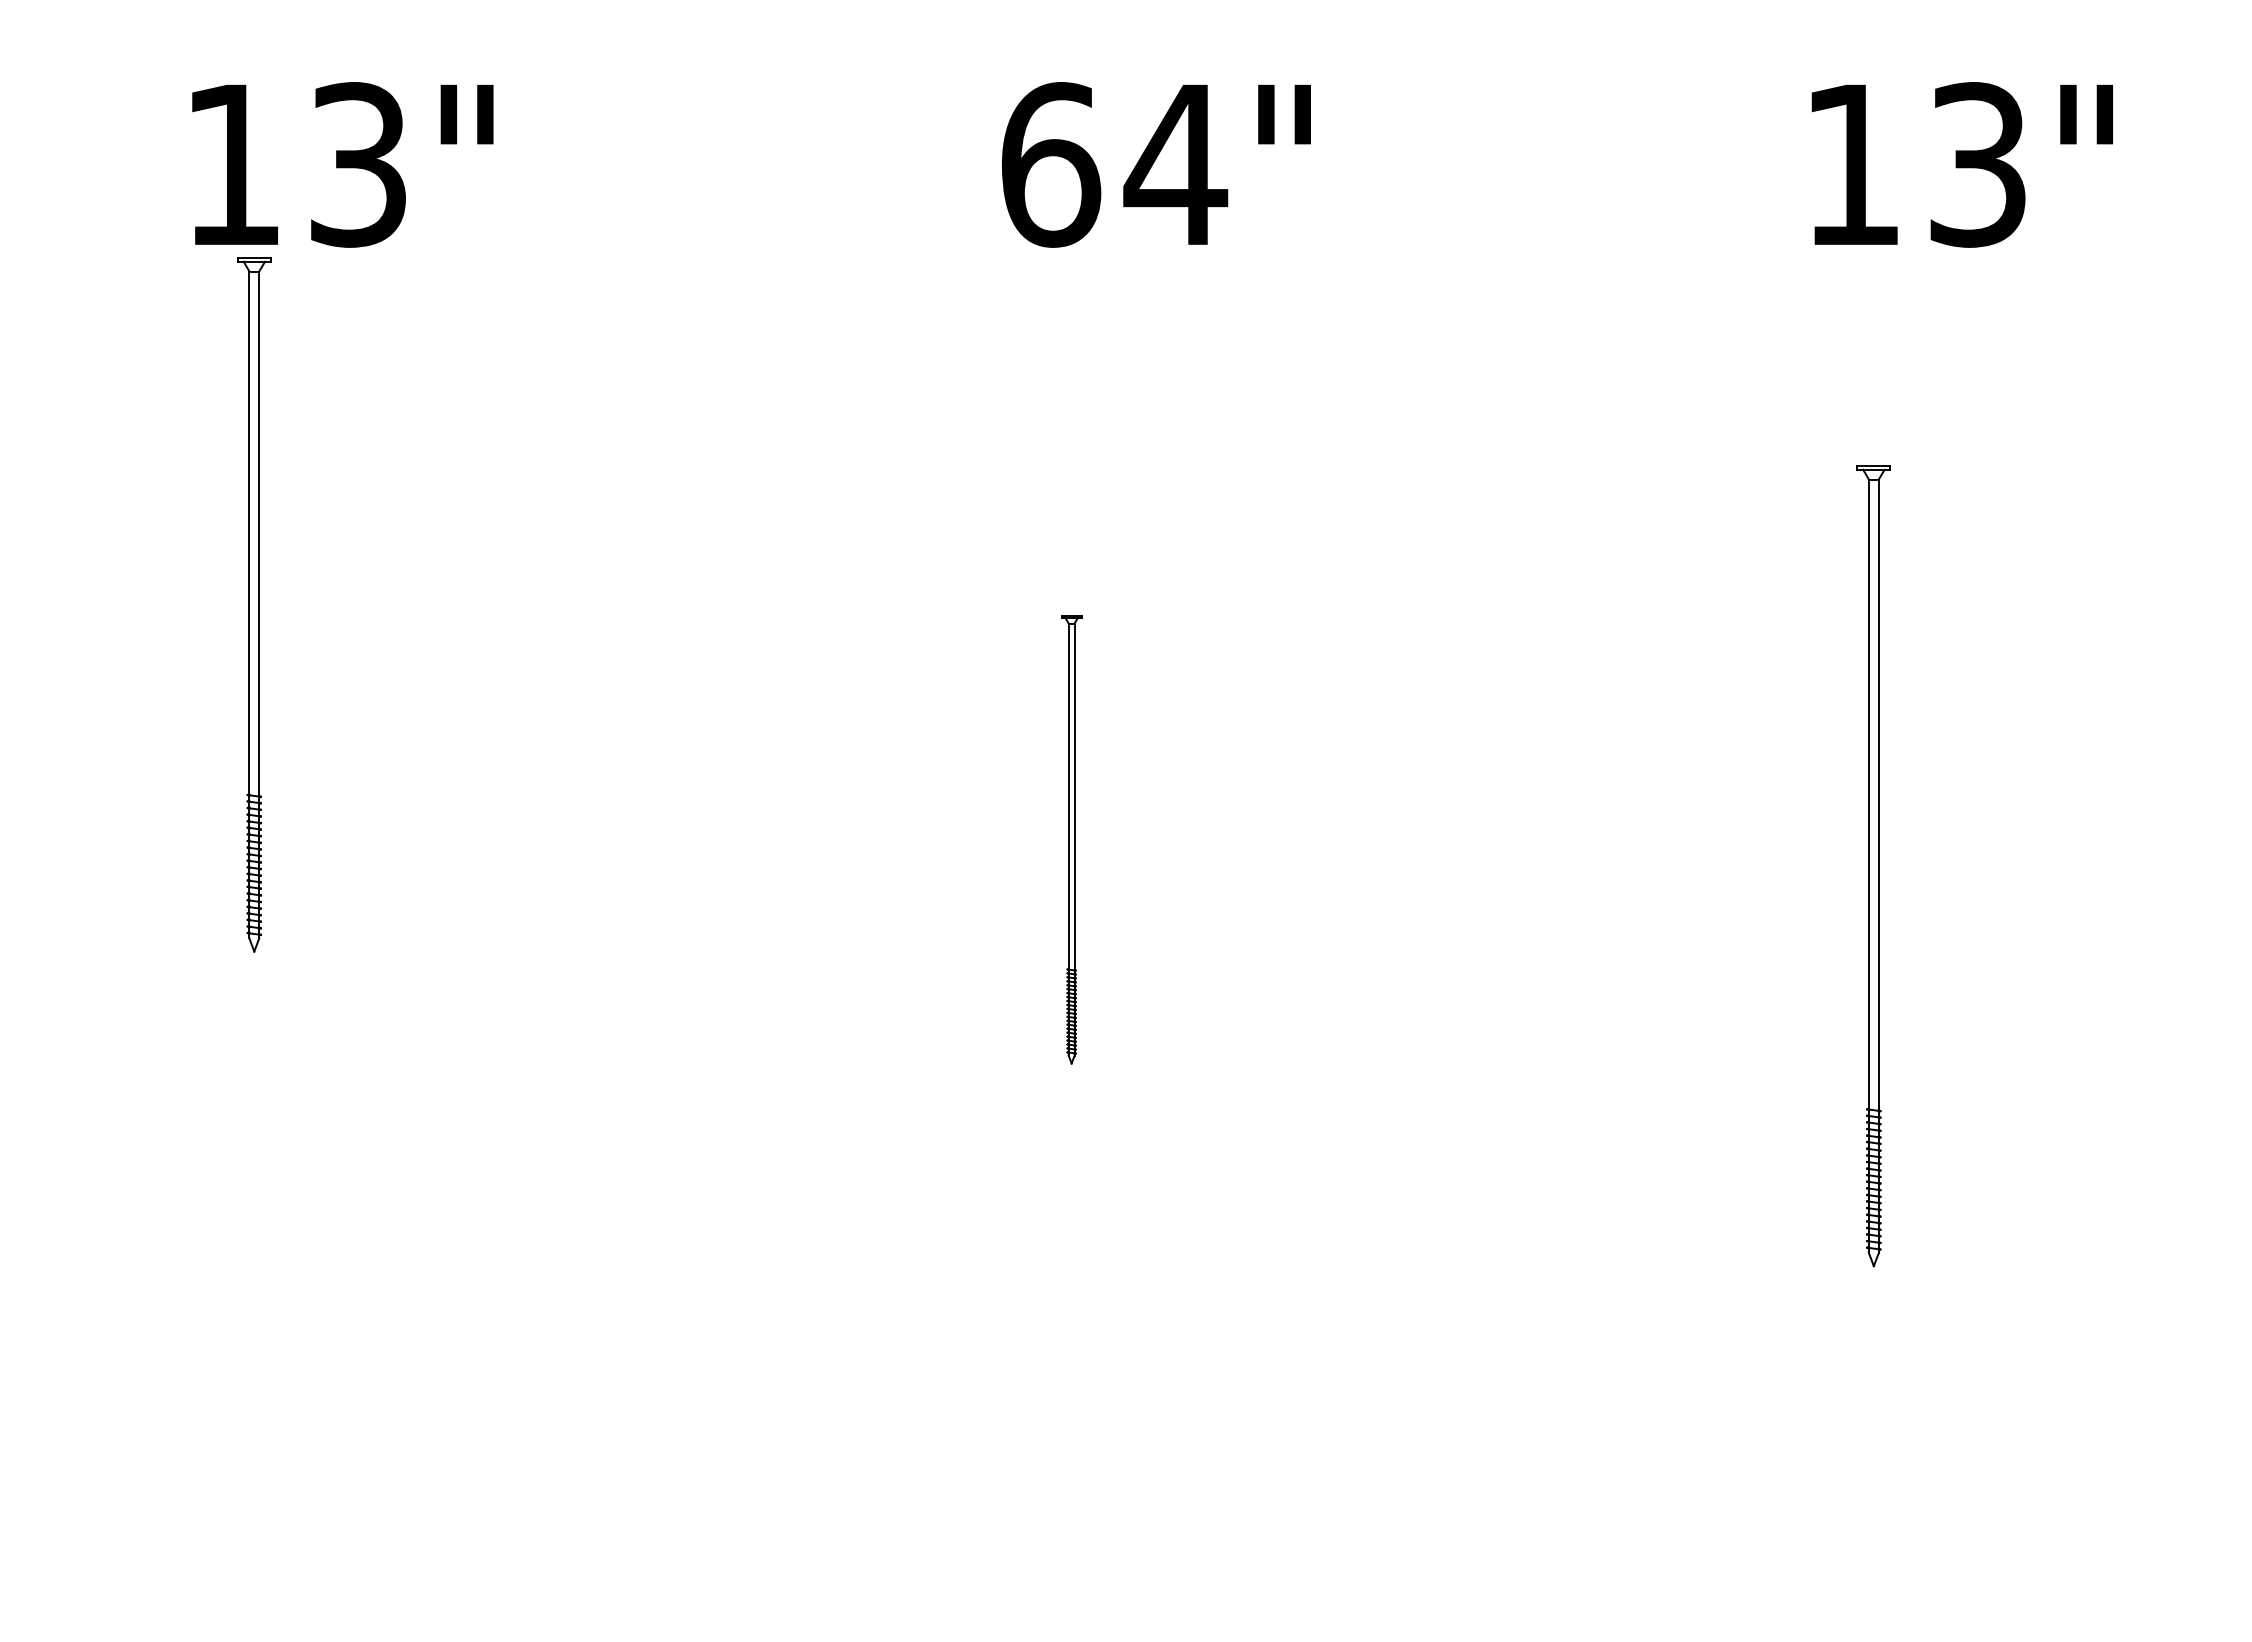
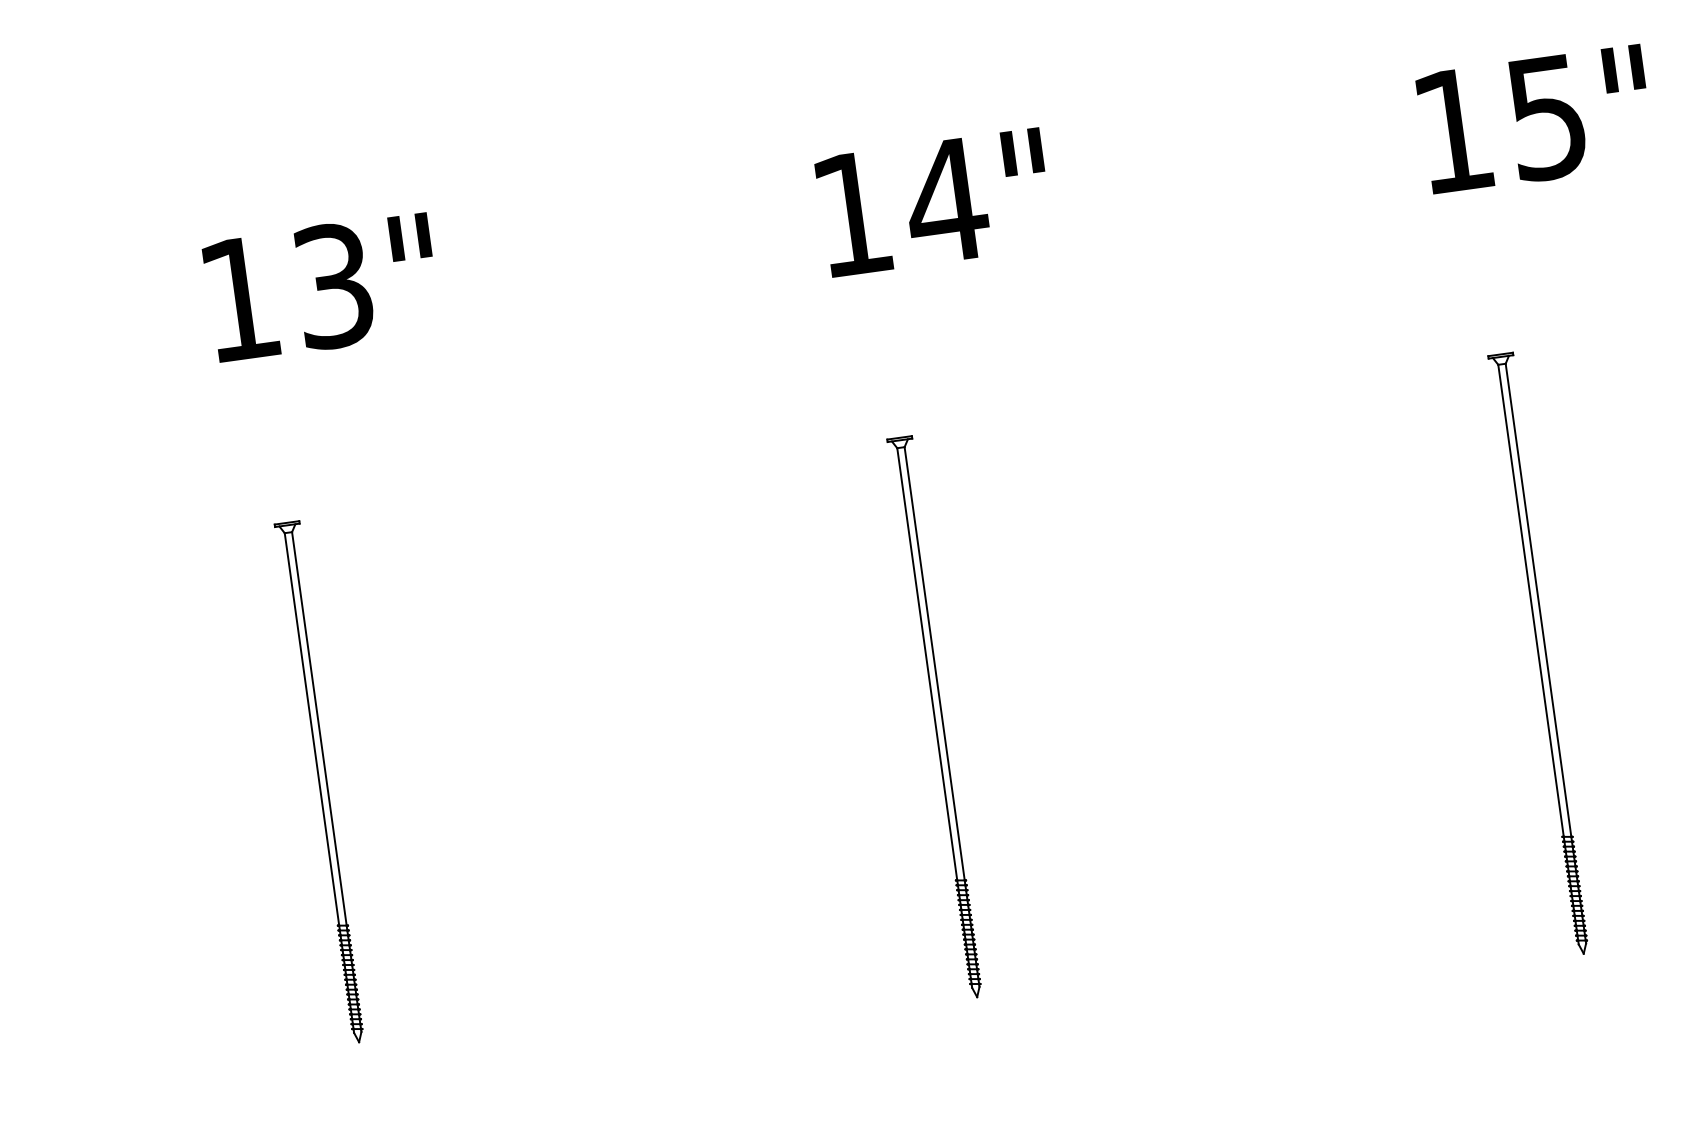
text: (1051, 164) -> (853, 213), 64" -> 14"
text: (1977, 164) -> (1546, 117), 13" -> 15"
part: (254, 604) -> (323, 782), moved
part: (1071, 839) -> (938, 717), size x1.67

